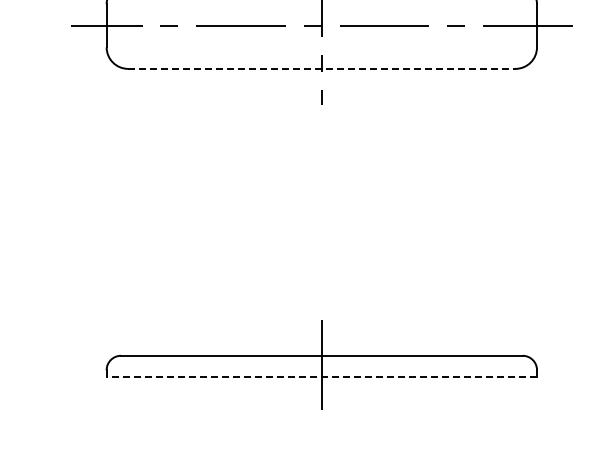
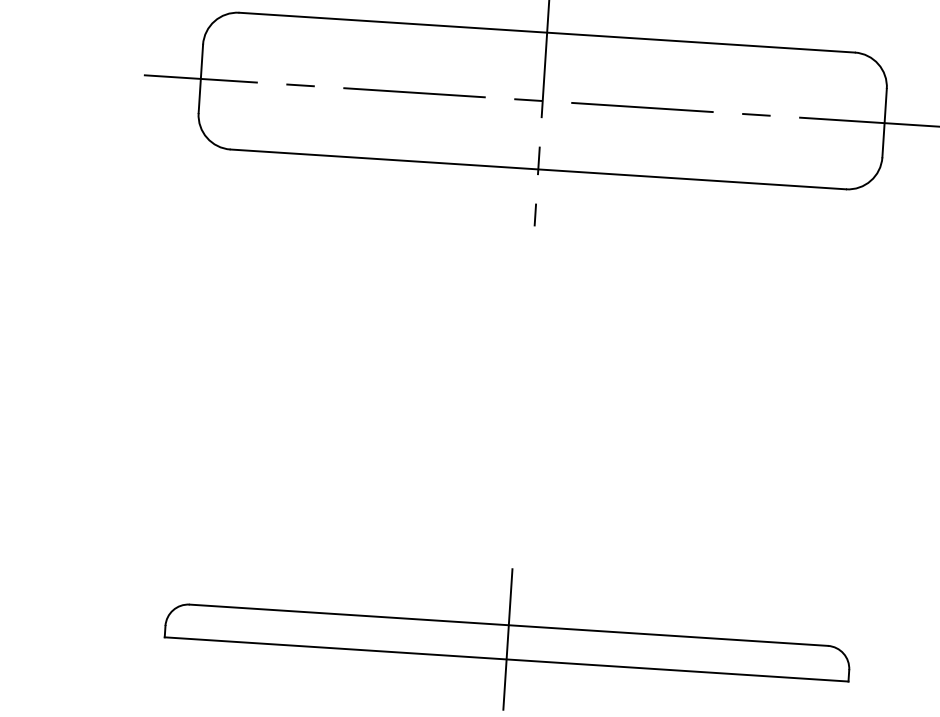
line: (321, 68) -> (537, 168), dashed -> solid
line: (321, 377) -> (506, 659), dashed -> solid

